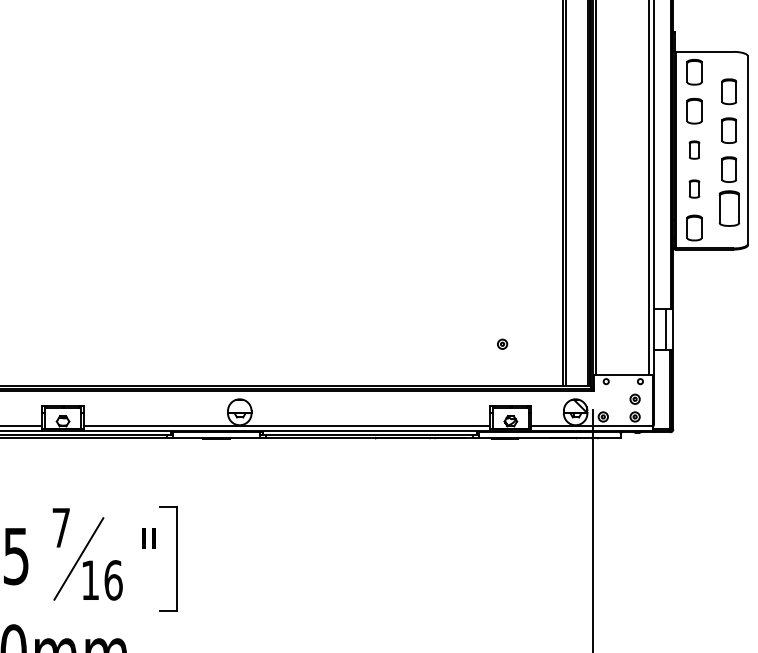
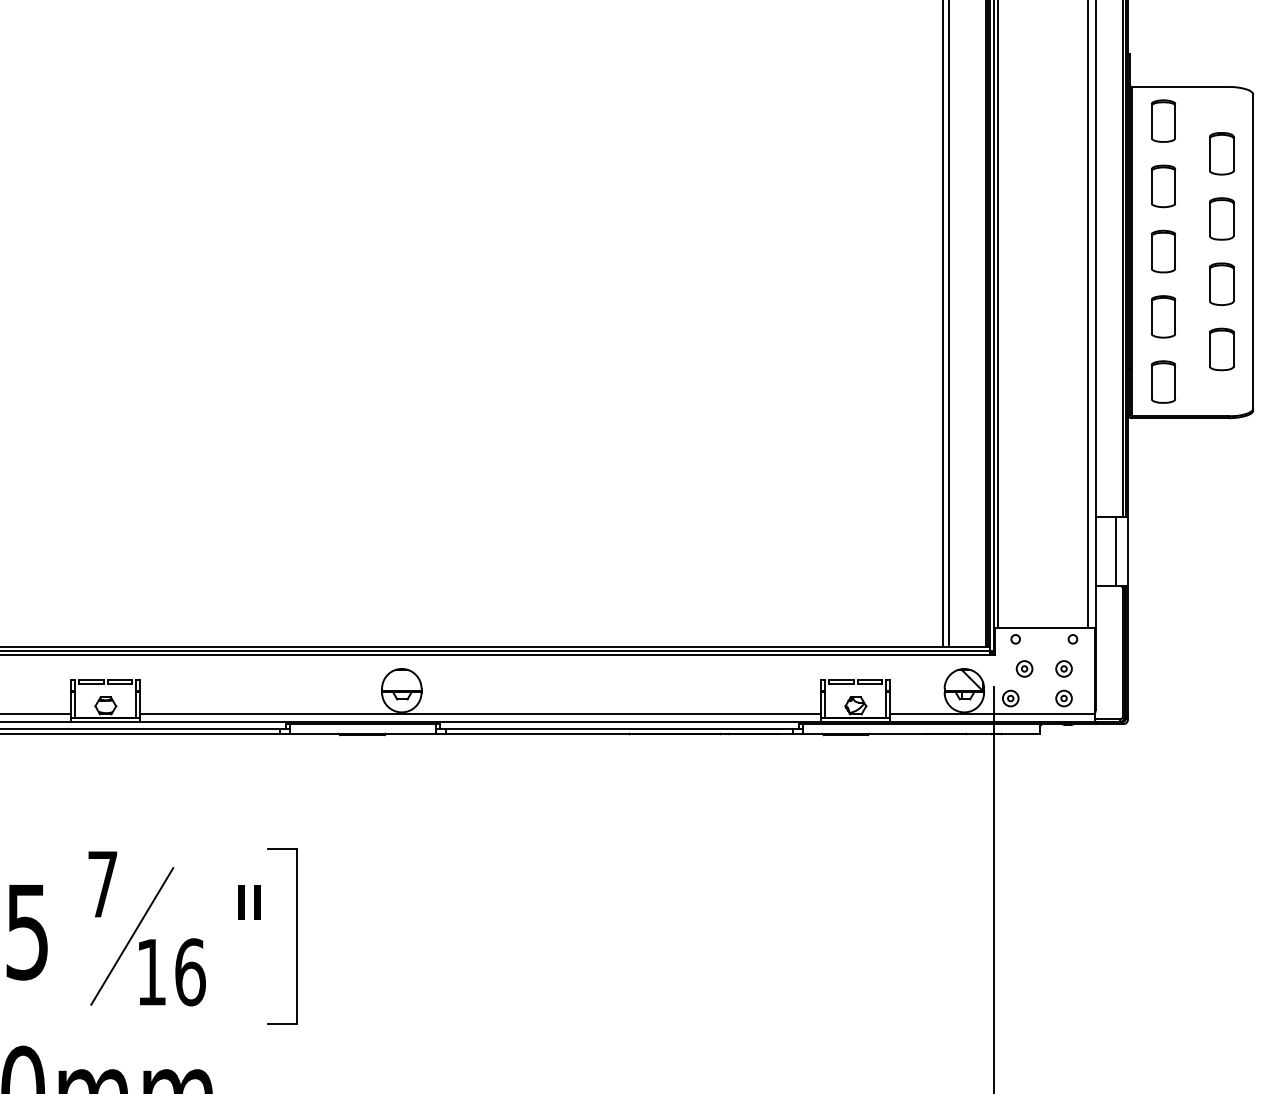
part: (694, 149) -> (1163, 250), size x1.43
part: (694, 188) -> (1163, 315), size x1.43
part: (728, 208) -> (1220, 349), size x0.71
part: (502, 343) -> (1024, 667), moved

